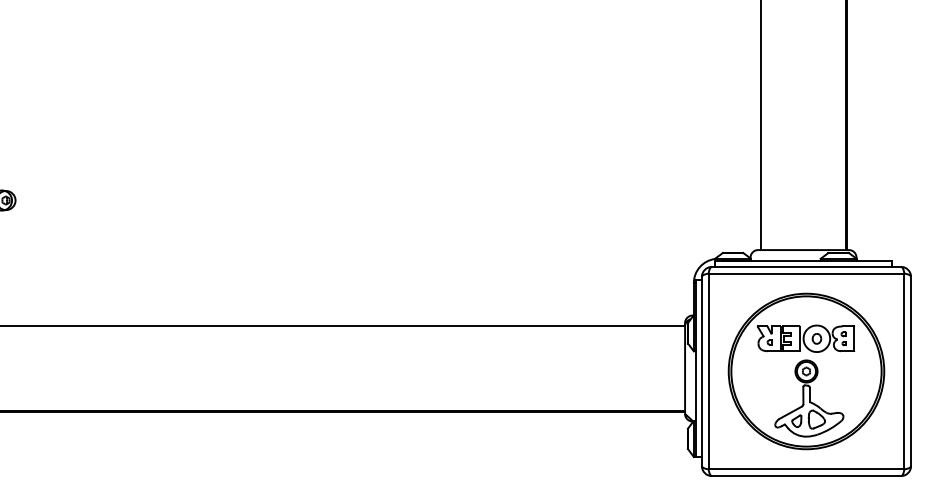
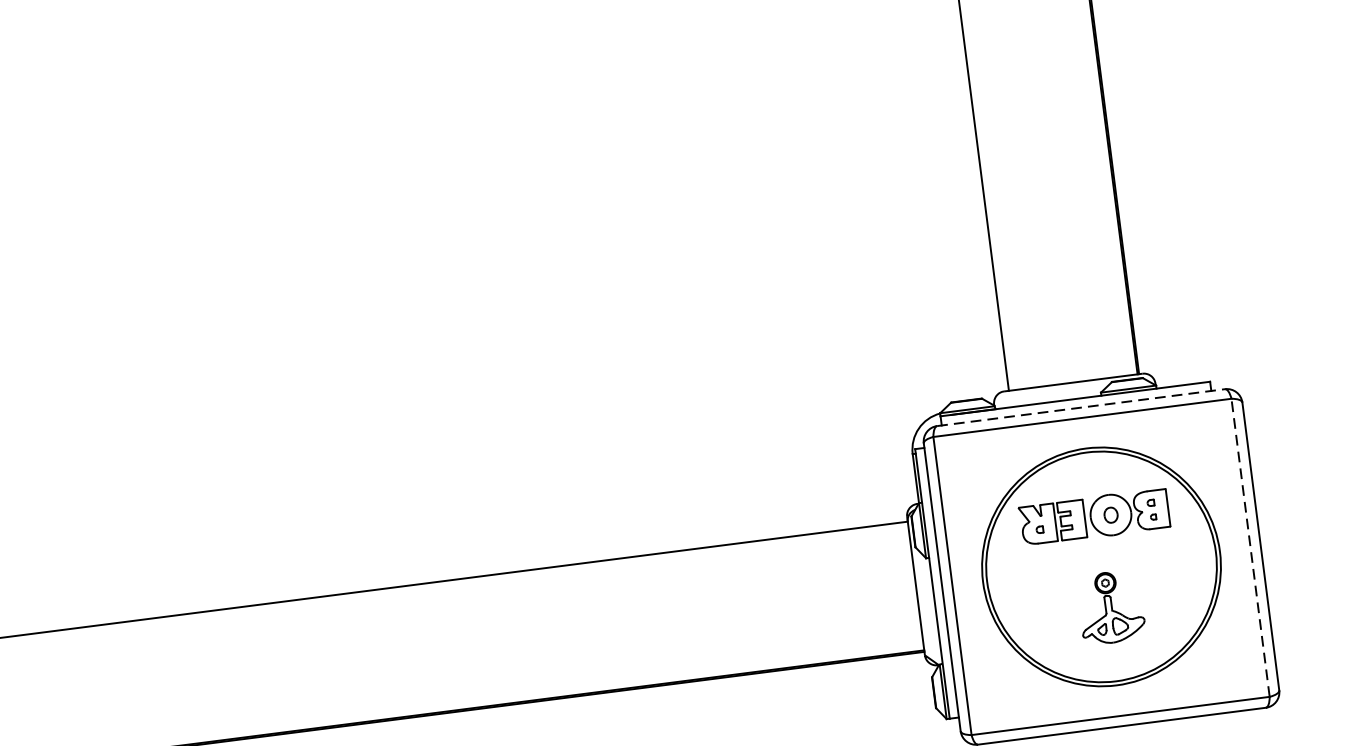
line: (806, 266) -> (1081, 407), solid -> dashed
line: (904, 371) -> (1250, 547), solid -> dashed
part: (809, 398) -> (1111, 607), size x0.6

